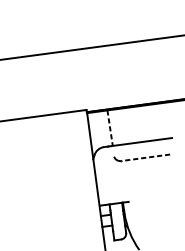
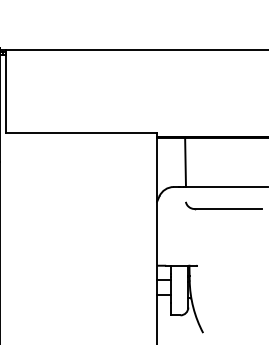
line: (110, 128) -> (185, 162), dashed -> solid
line: (145, 158) -> (228, 209), dashed -> solid

